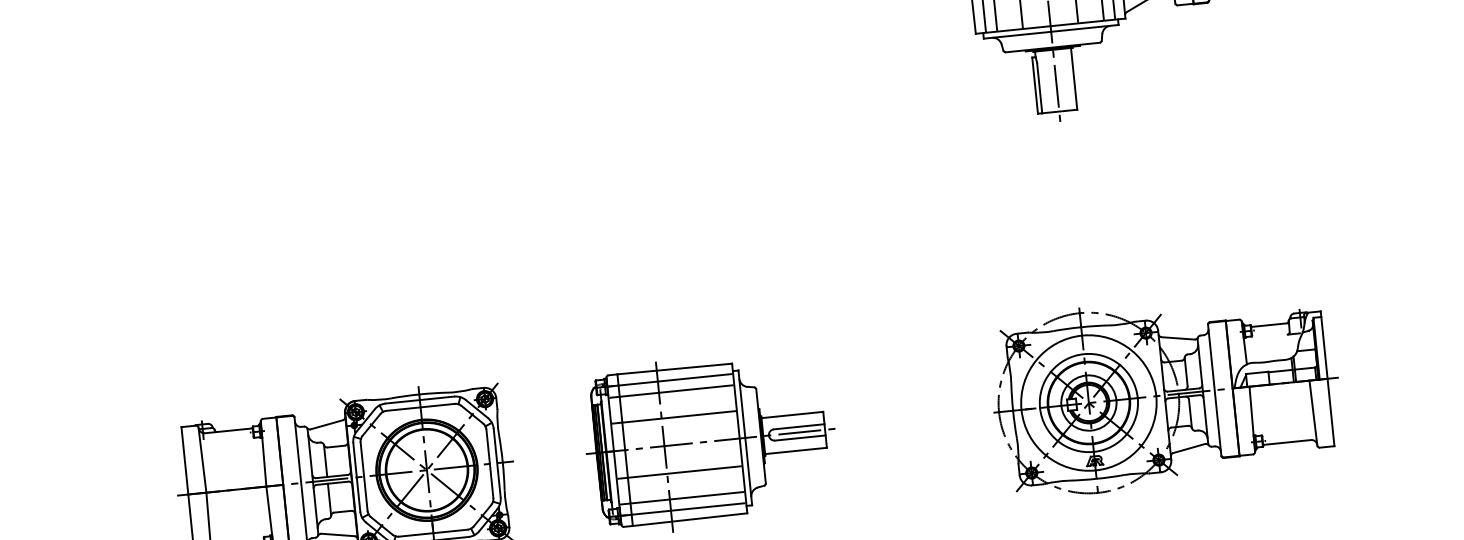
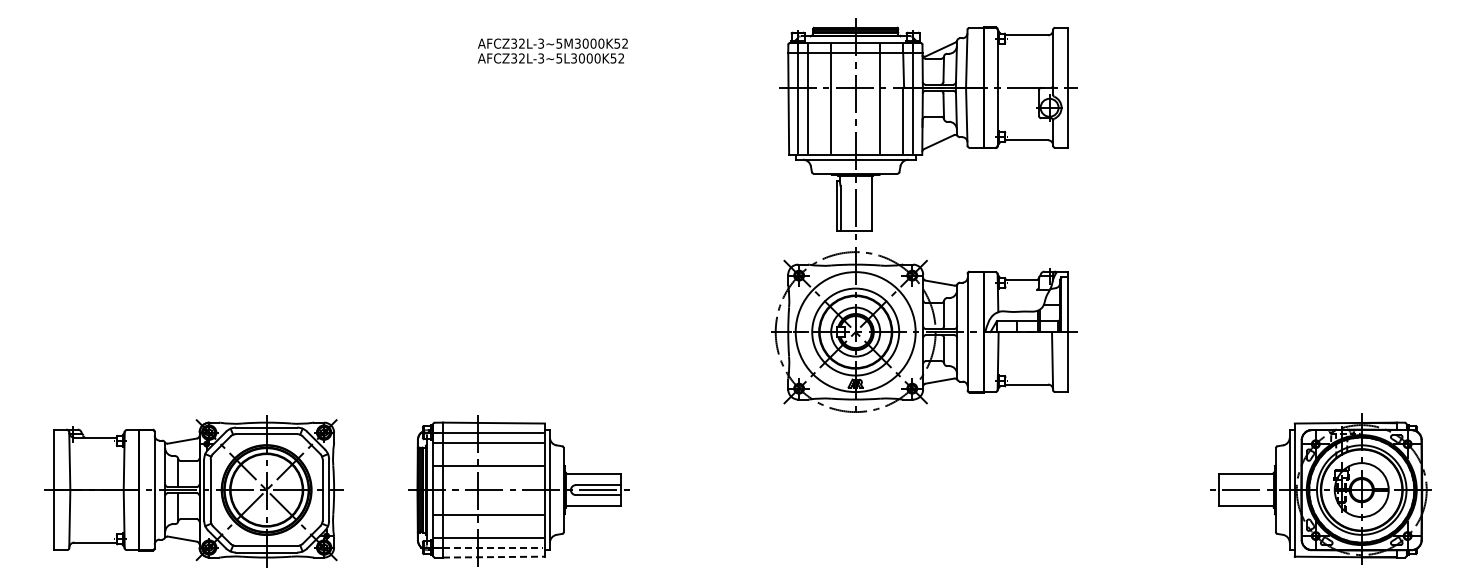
part: (1165, 392) -> (924, 329), moved
line: (688, 508) -> (493, 547), solid -> dashed
line: (689, 520) -> (493, 557), solid -> dashed

